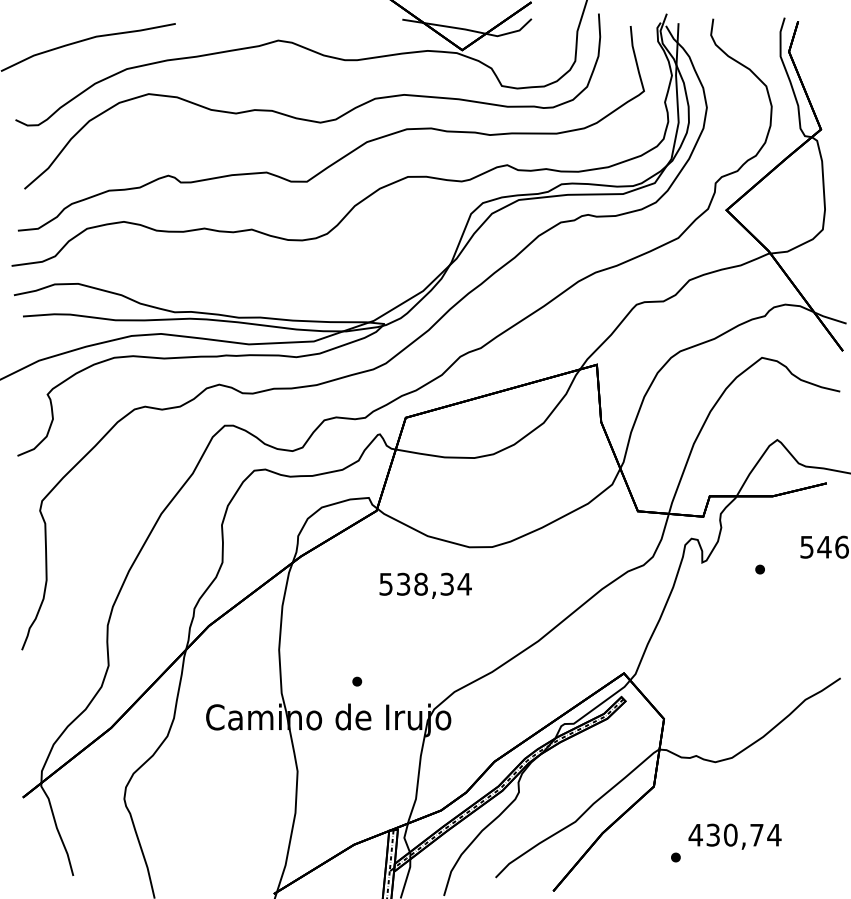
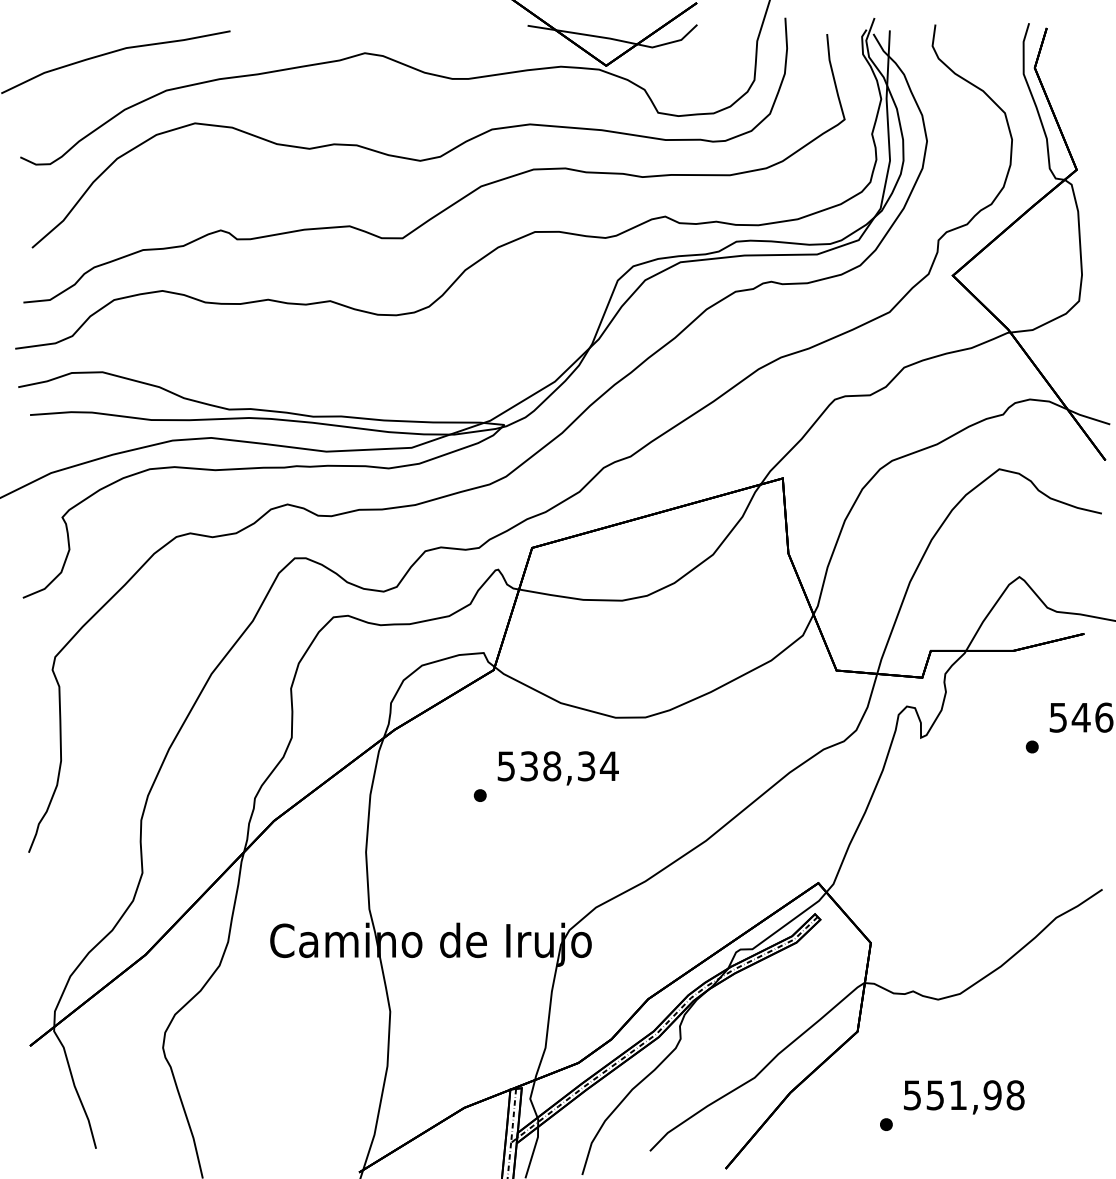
part: (759, 569) -> (1031, 746), moved
part: (357, 681) -> (480, 795), moved
text: (734, 834) -> (963, 1094), 430,74 -> 551,98

